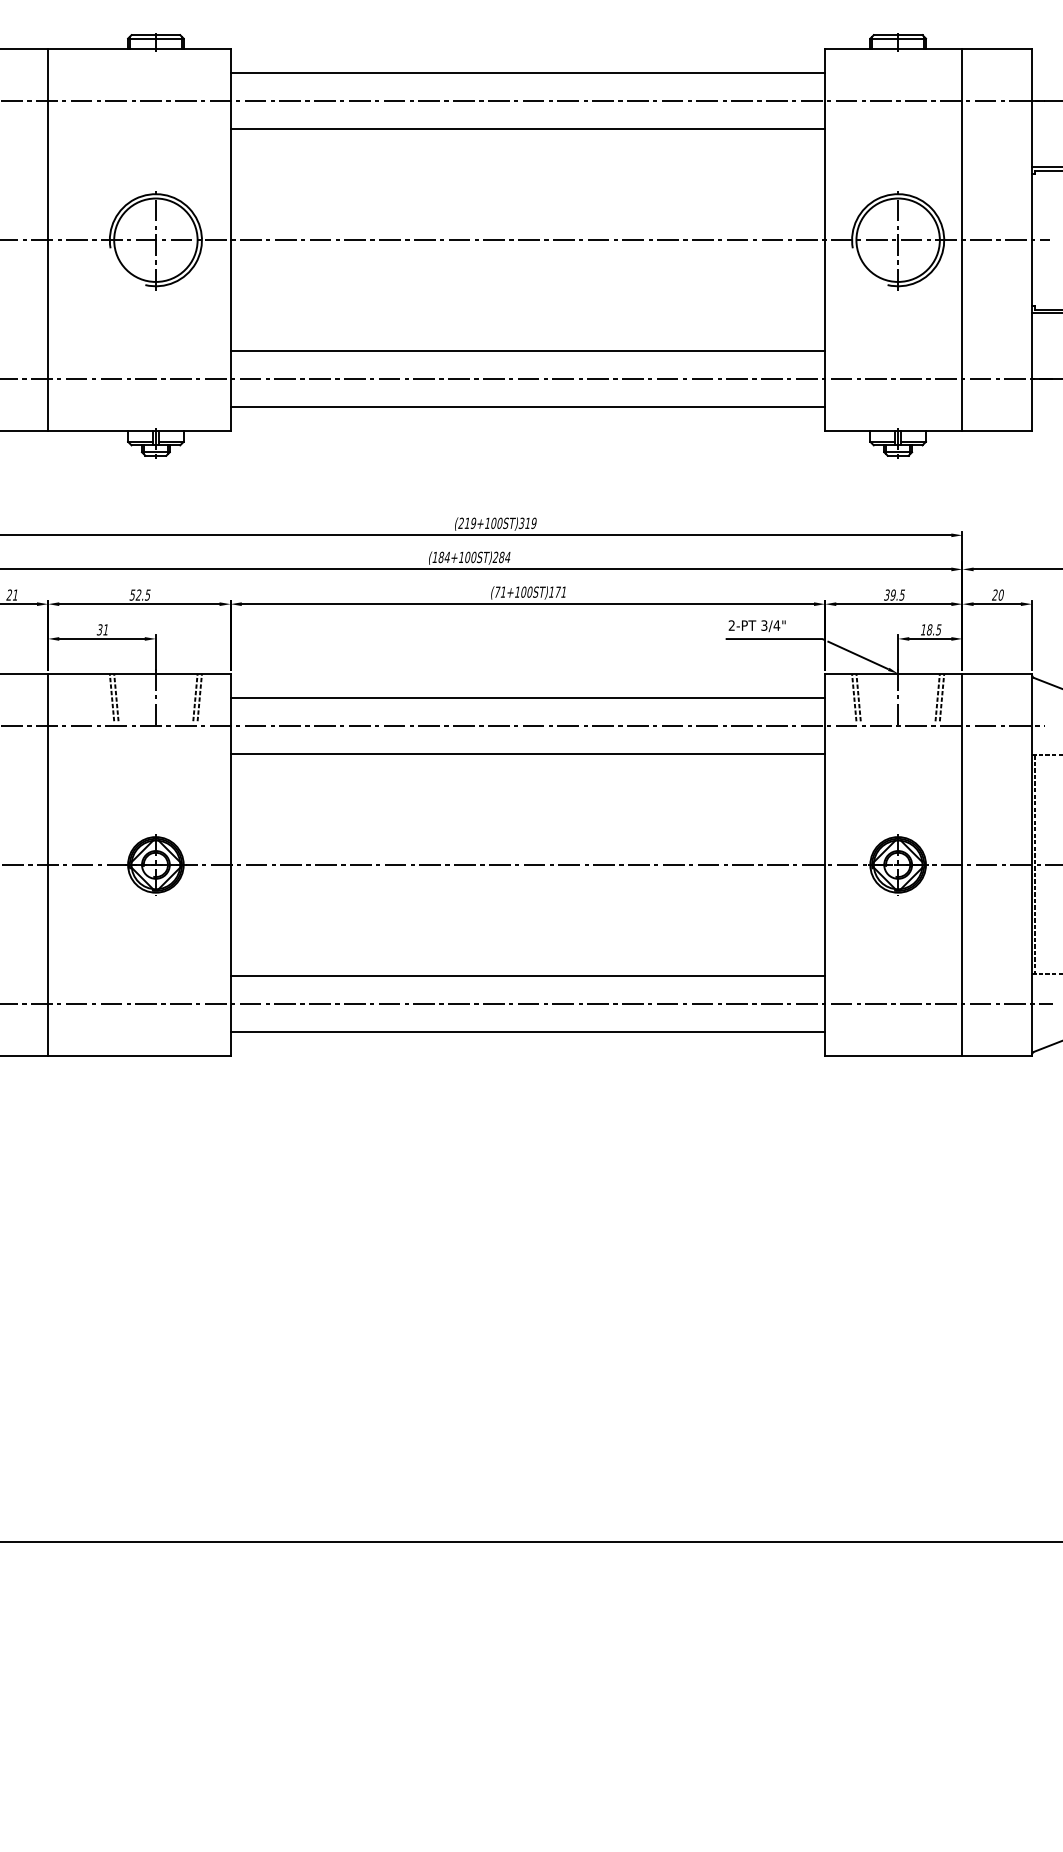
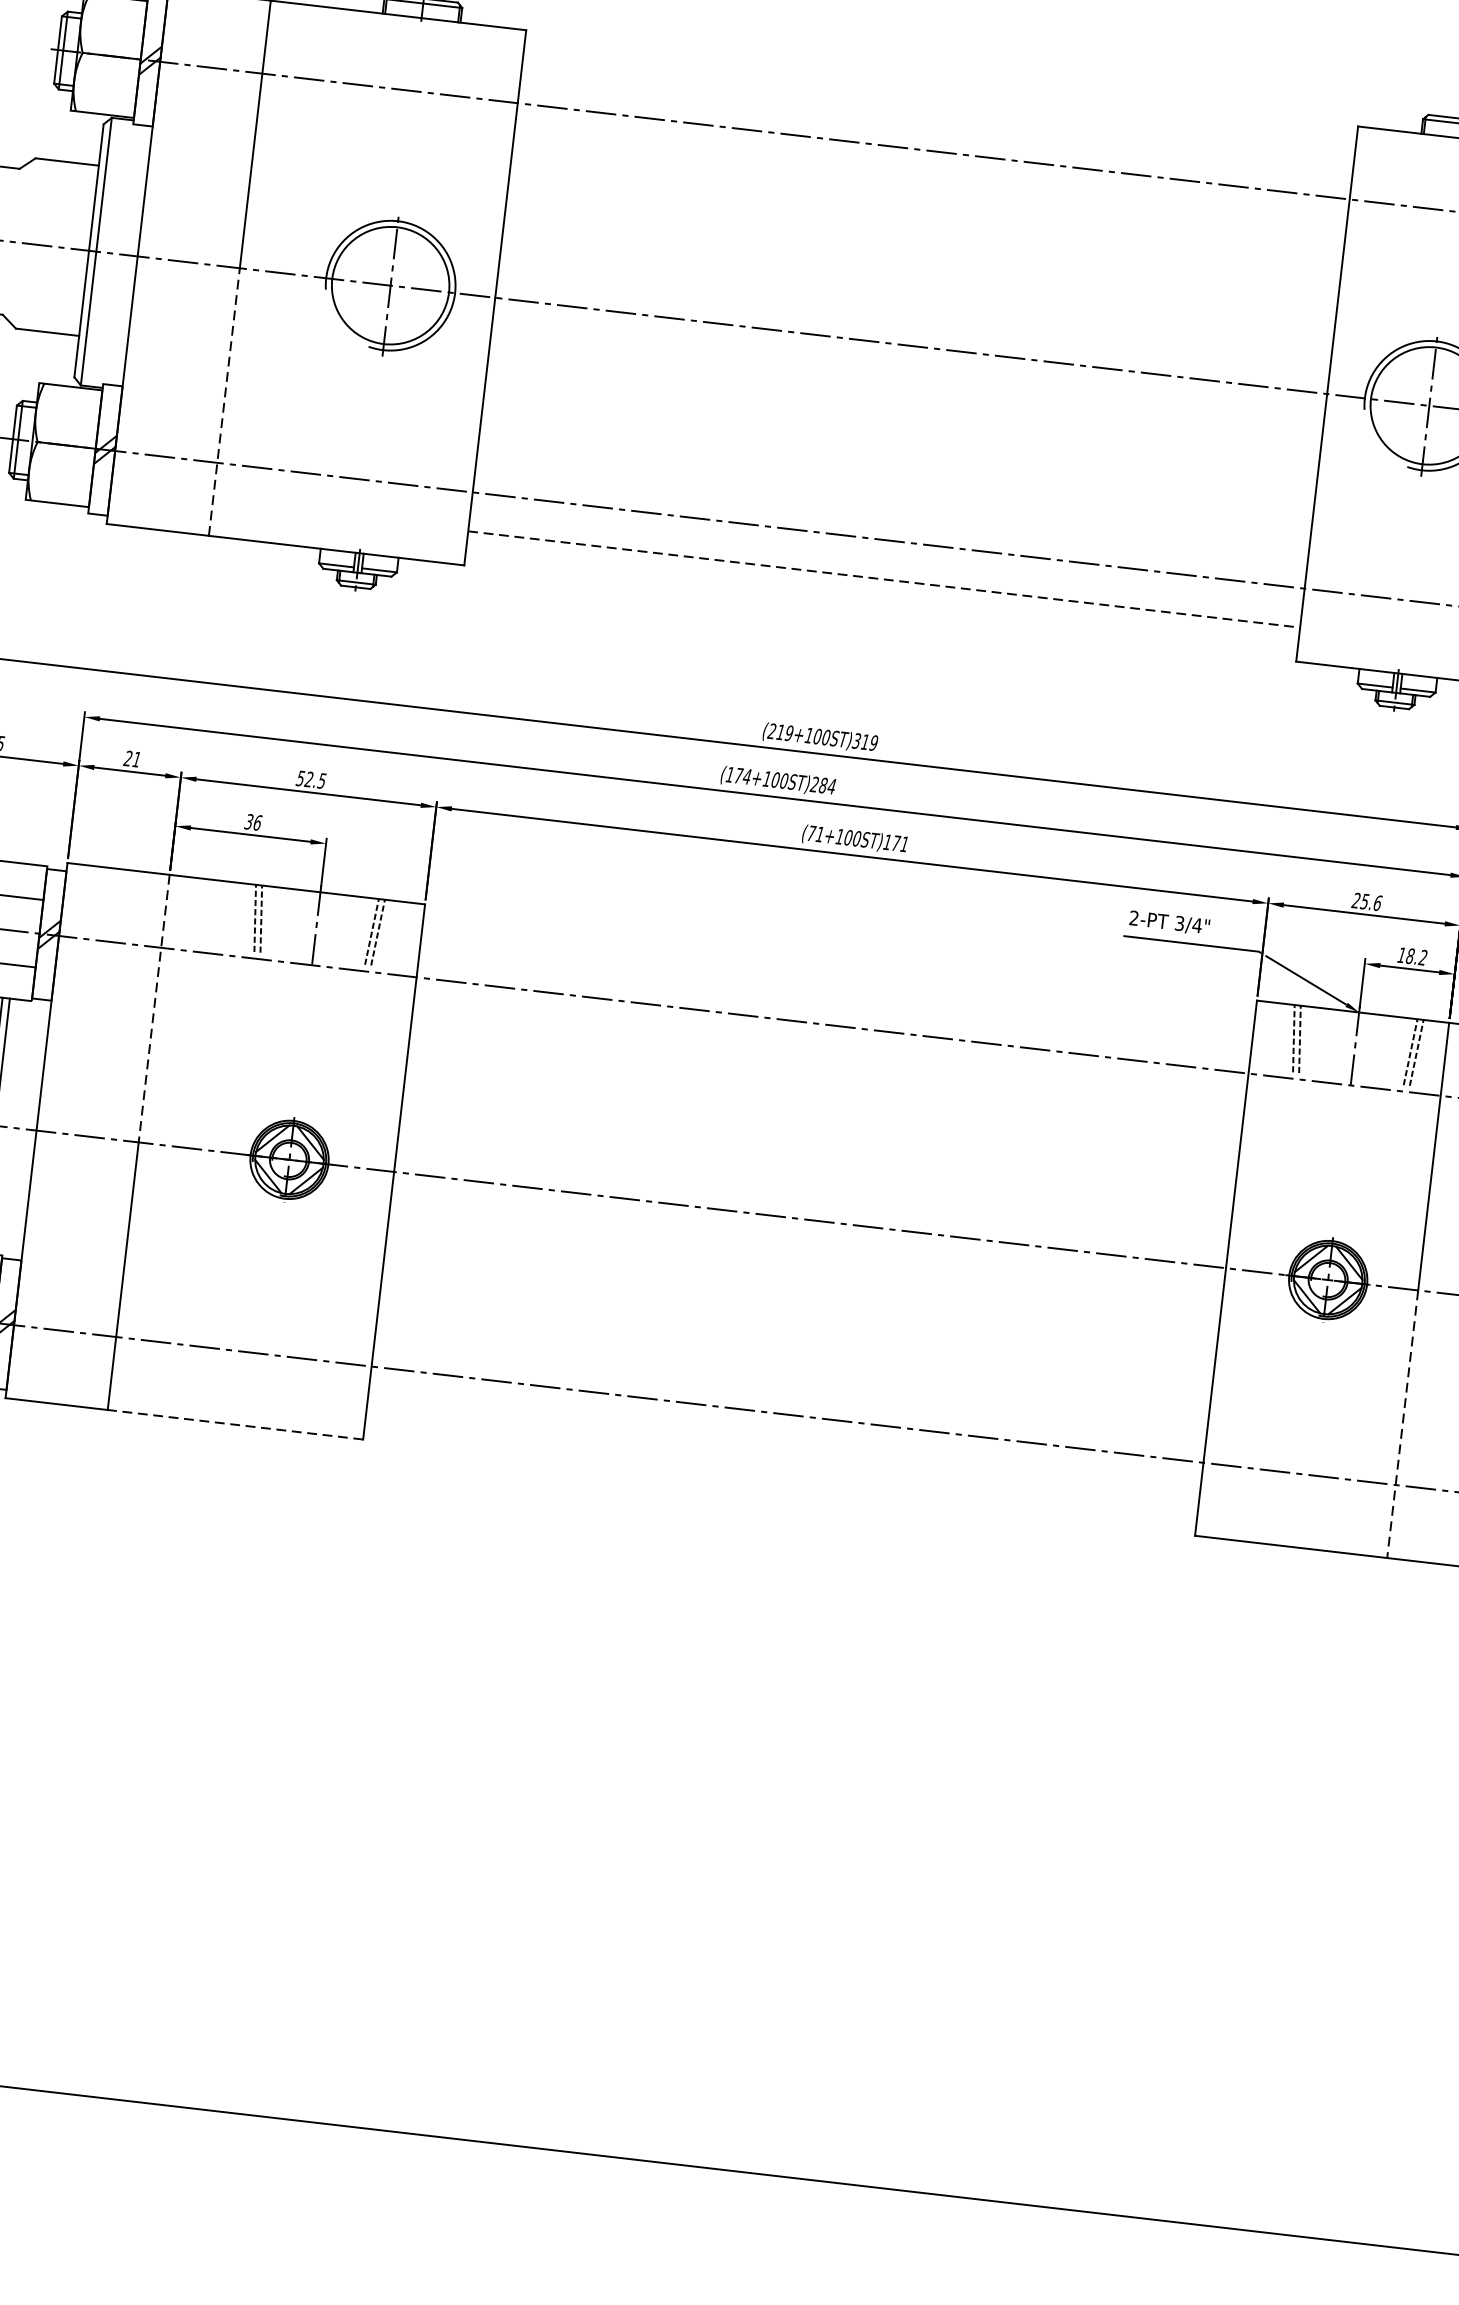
line: (527, 73) -> (937, 112), removed
line: (527, 128) -> (928, 189), removed
line: (48, 335) -> (224, 401), solid -> dashed
line: (527, 351) -> (892, 501), removed
line: (528, 407) -> (884, 580), solid -> dashed
text: (441, 557) -> (738, 775), (184+100ST)284 -> (174+100ST)284
text: (894, 594) -> (1366, 901), 39.5 -> 25.6
text: (105, 629) -> (257, 822), 31 -> 36
text: (938, 629) -> (1422, 957), 18.5 -> 18.2
line: (527, 698) -> (836, 987), removed
line: (527, 753) -> (827, 1064), removed
line: (48, 769) -> (154, 1008), solid -> dashed
line: (962, 960) -> (1402, 1424), solid -> dashed
line: (527, 976) -> (791, 1376), removed
line: (527, 1031) -> (782, 1453), removed
line: (138, 1056) -> (234, 1425), solid -> dashed

